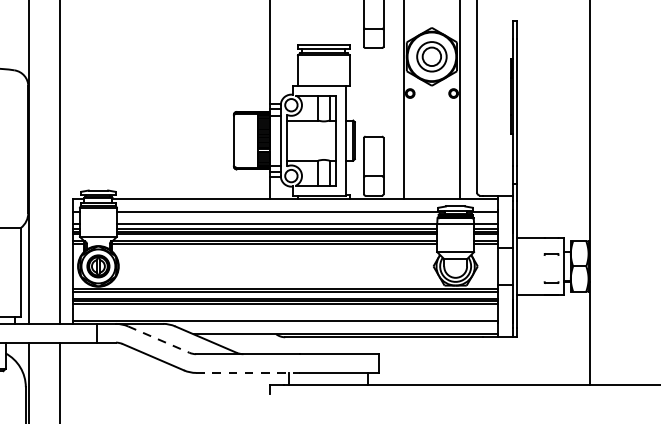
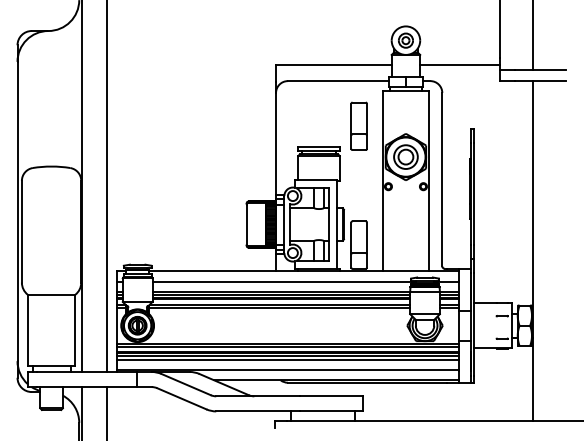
line: (285, 308) -> (288, 359), added
line: (159, 339) -> (186, 384), dashed -> solid
line: (248, 373) -> (258, 411), dashed -> solid

